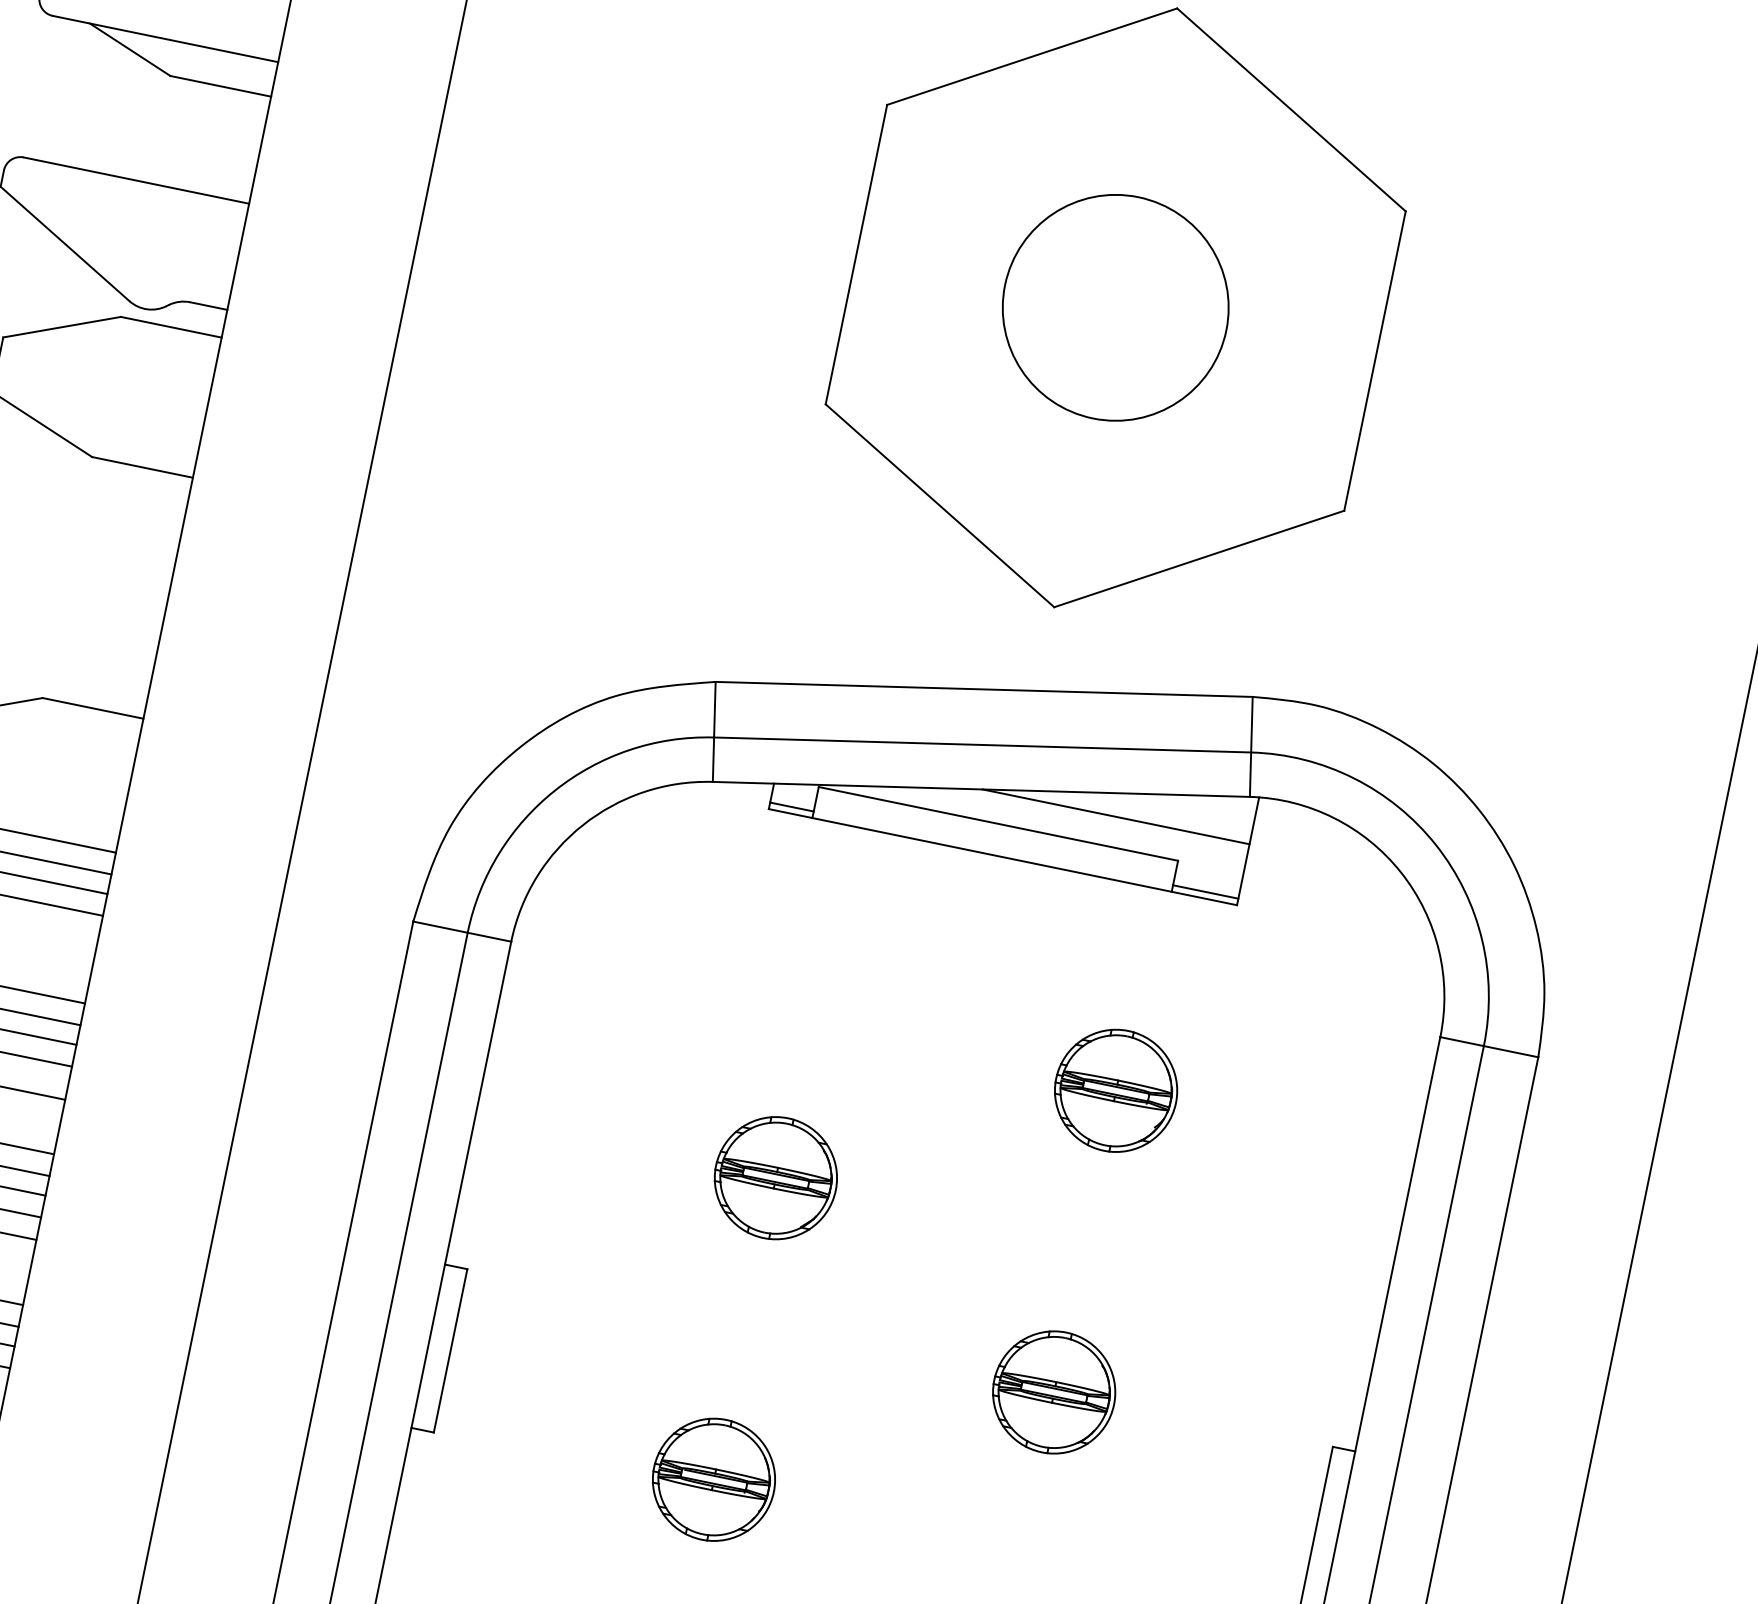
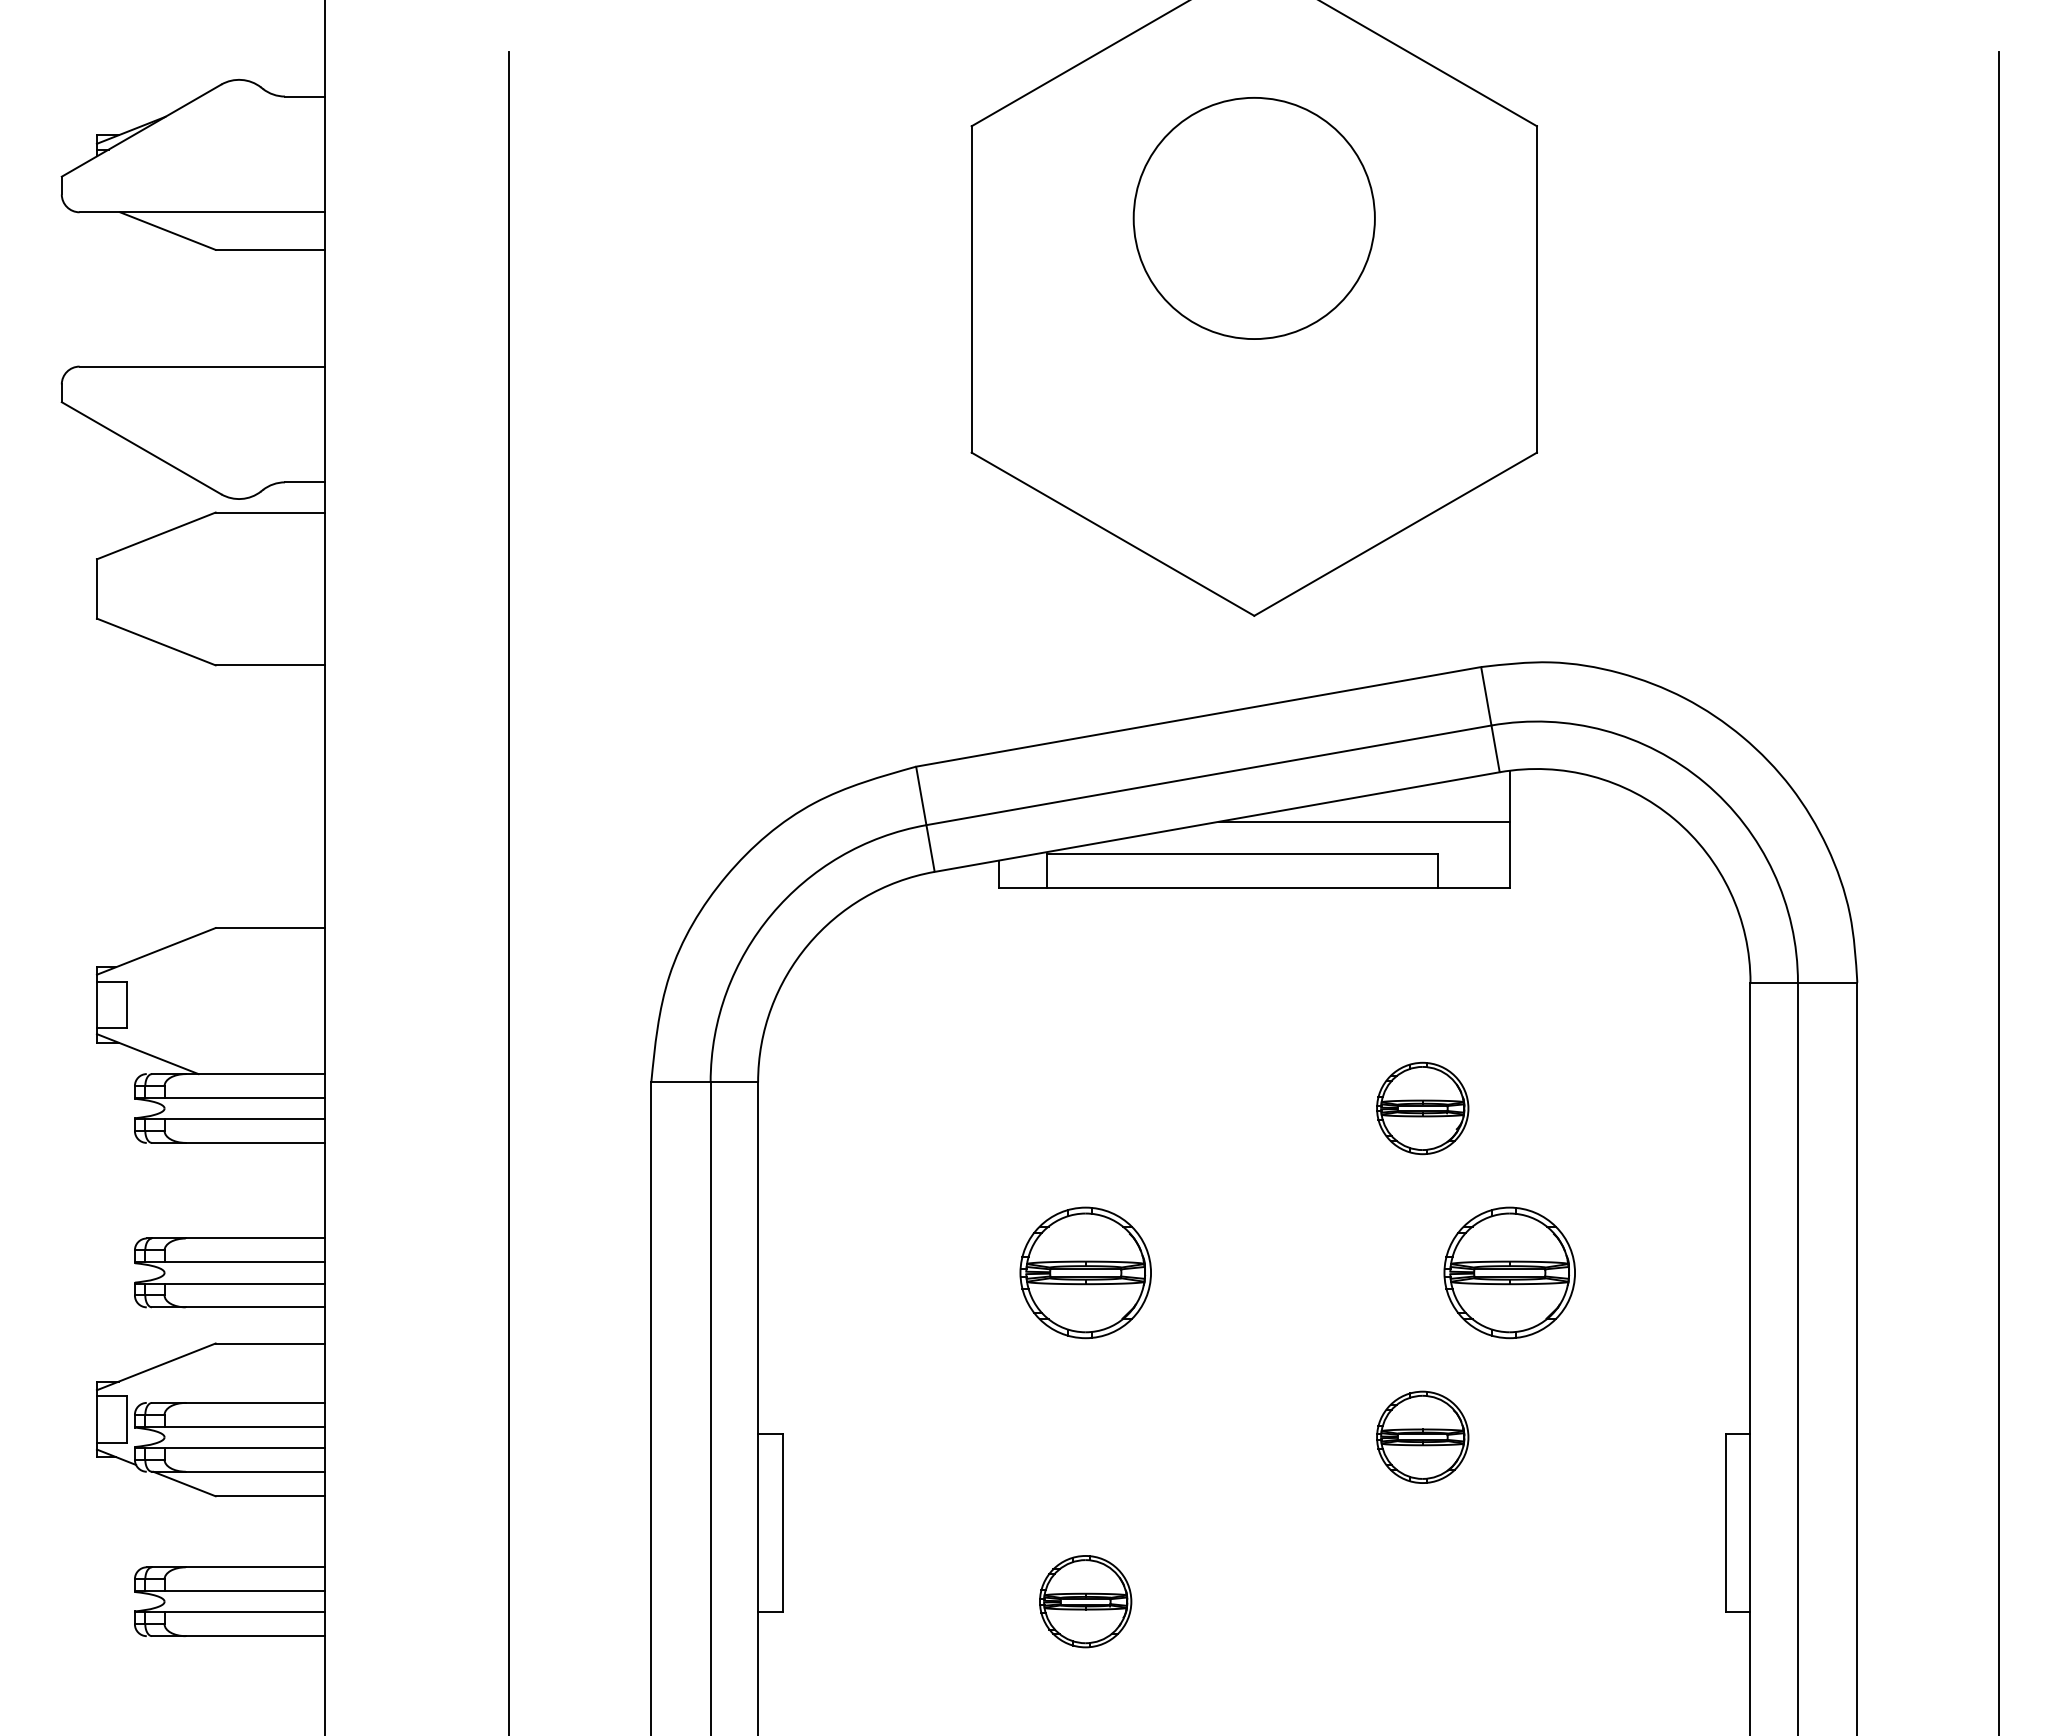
circle: (1114, 307) -> (1253, 218), moved
line: (791, 807) -> (1022, 881), removed
line: (1205, 892) -> (1473, 881), removed
part: (1115, 1090) -> (1422, 1108), size x0.7
part: (1164, 1257) -> (1509, 1272), added
part: (1053, 1392) -> (1422, 1437), size x0.7
part: (713, 1479) -> (1085, 1601), size x0.7

